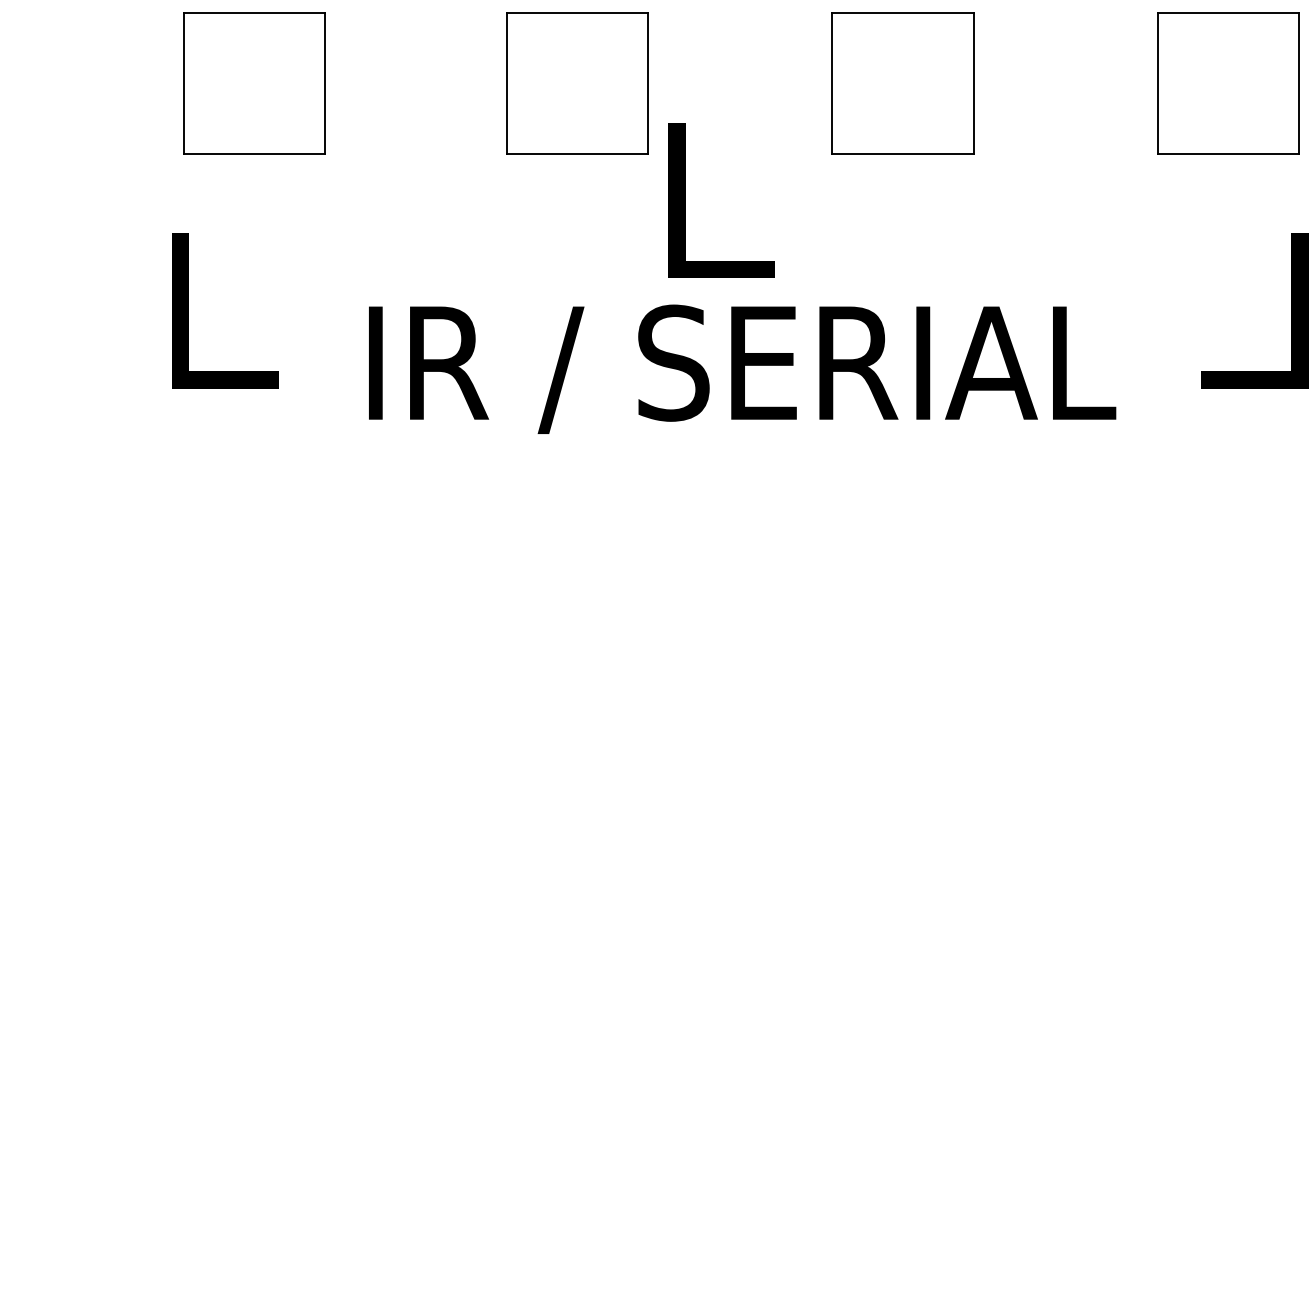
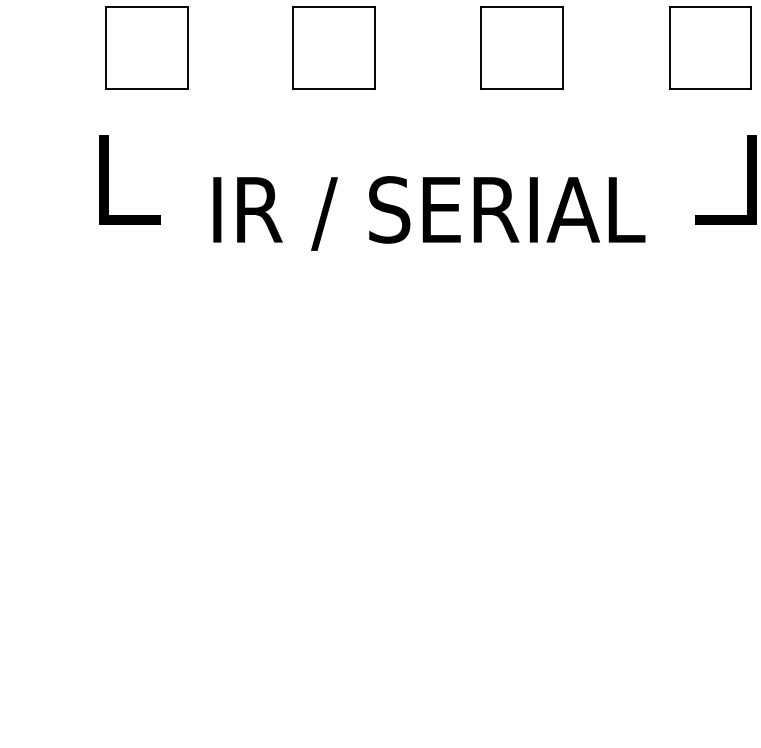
line: (683, 199) -> (395, 115), removed

